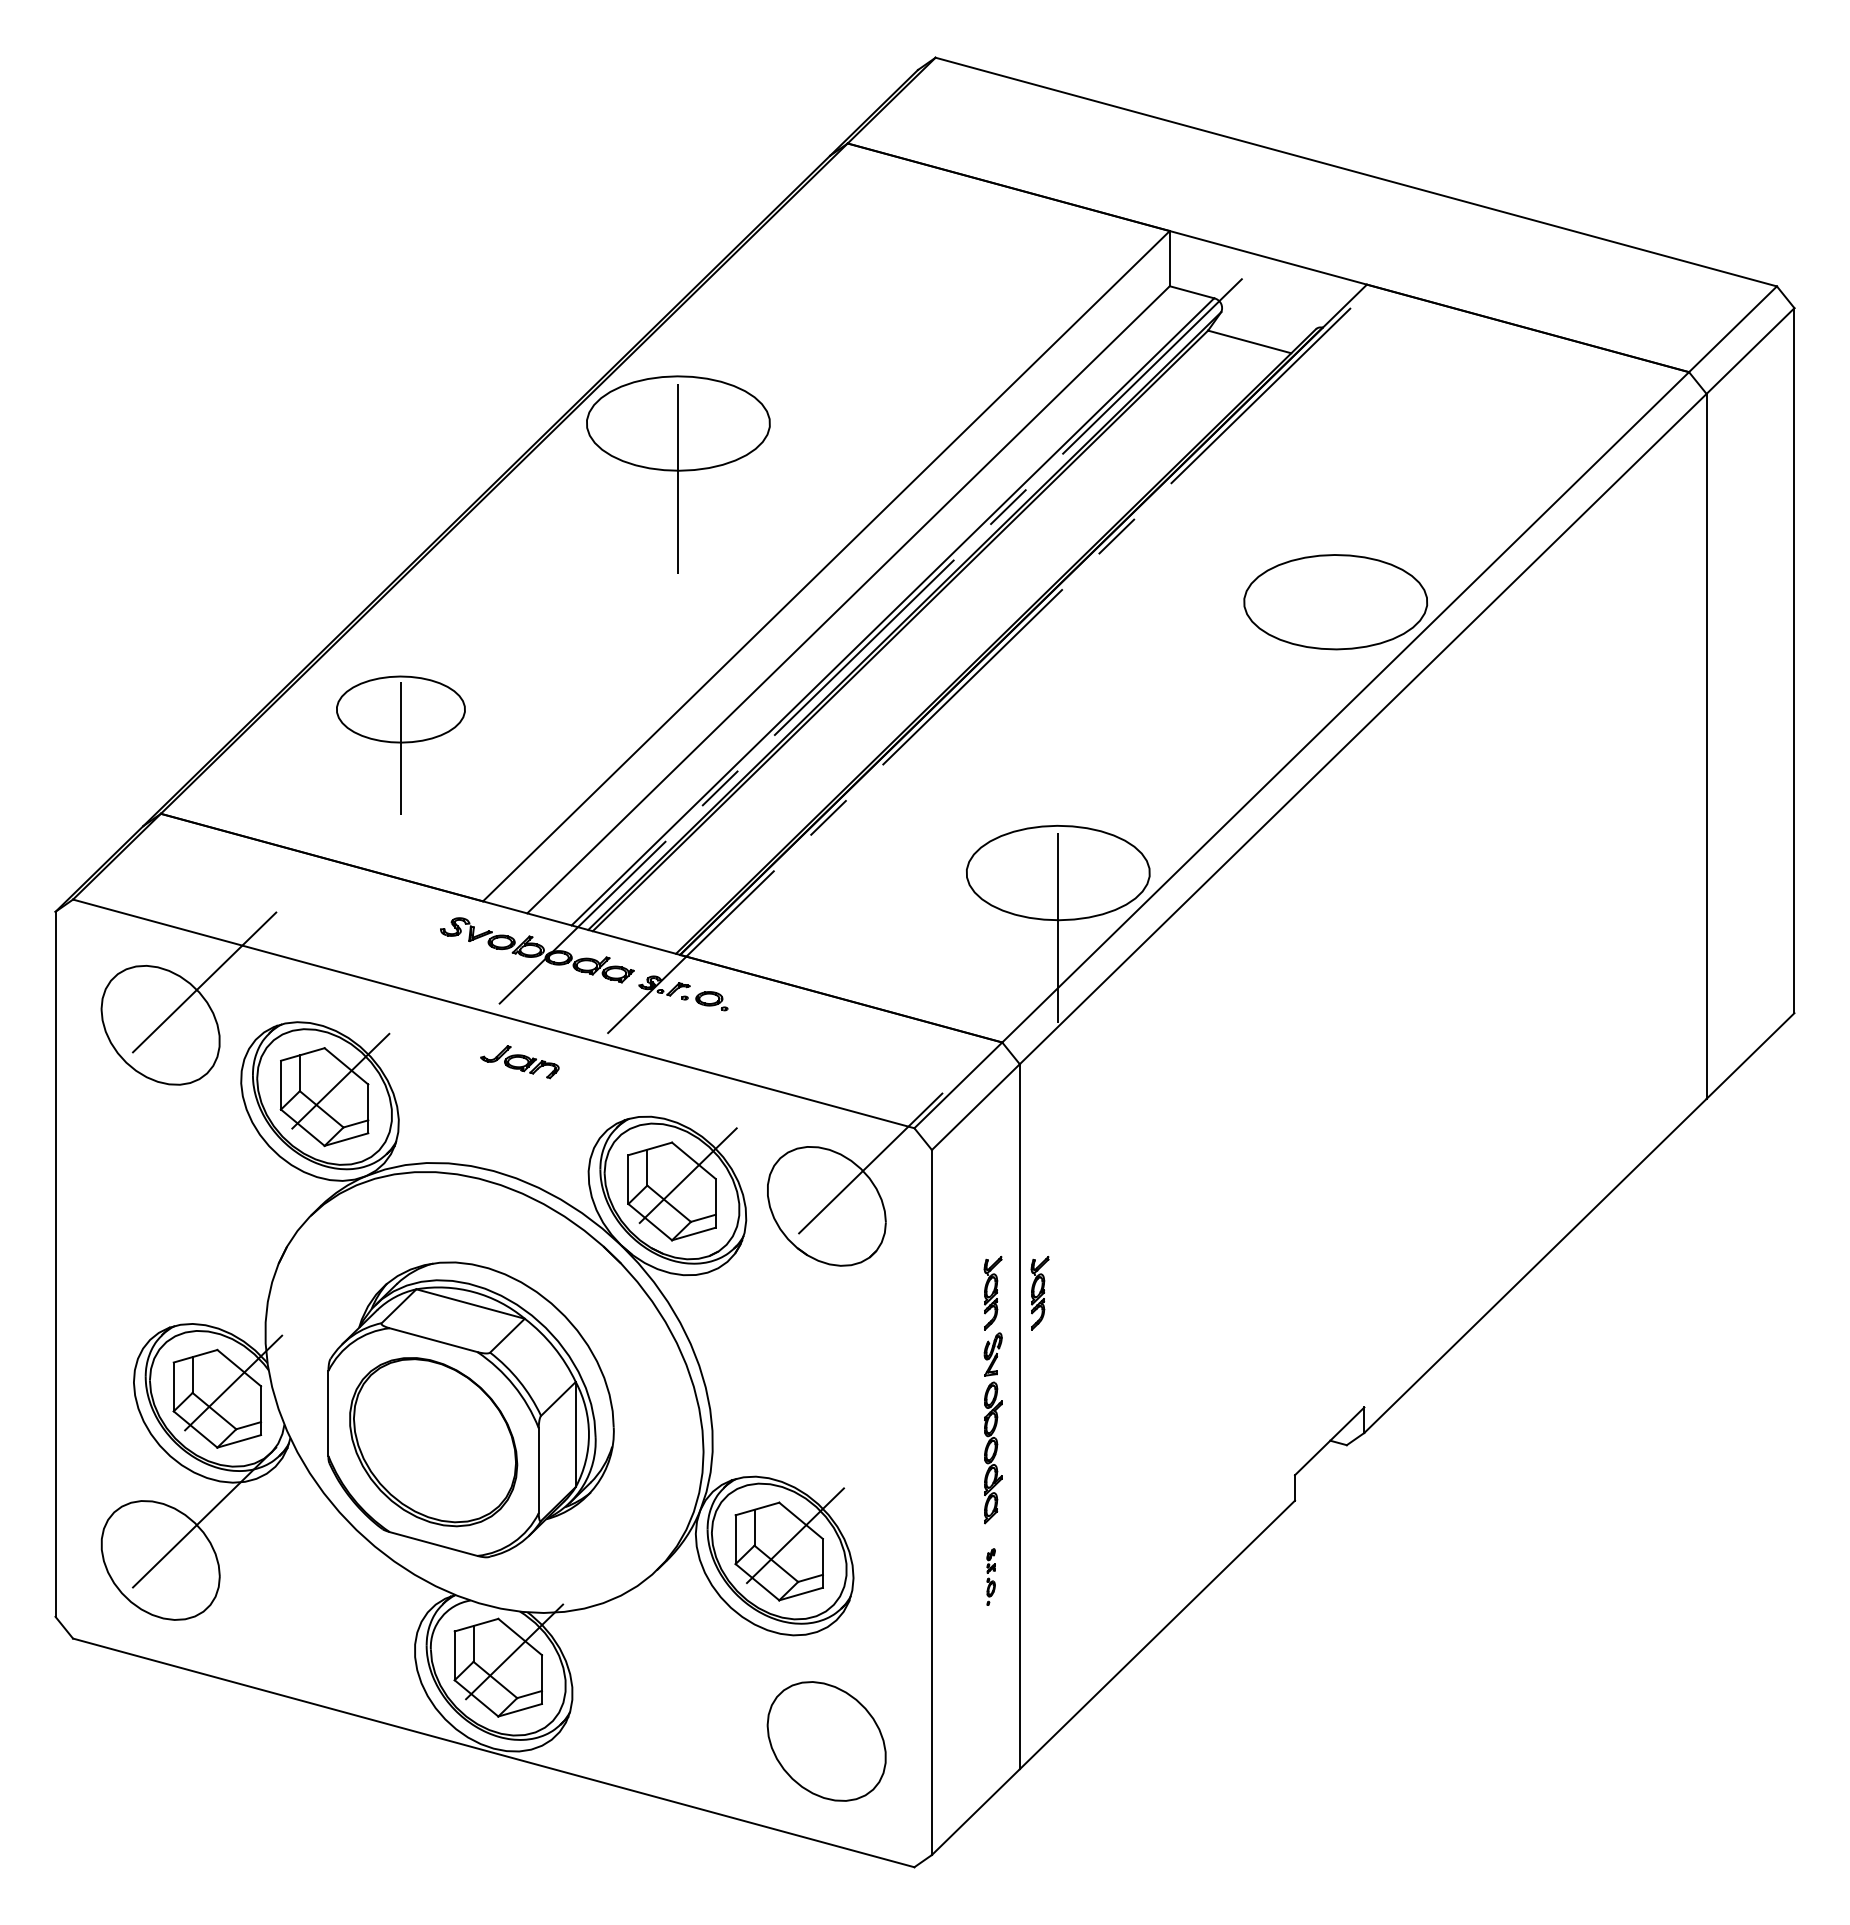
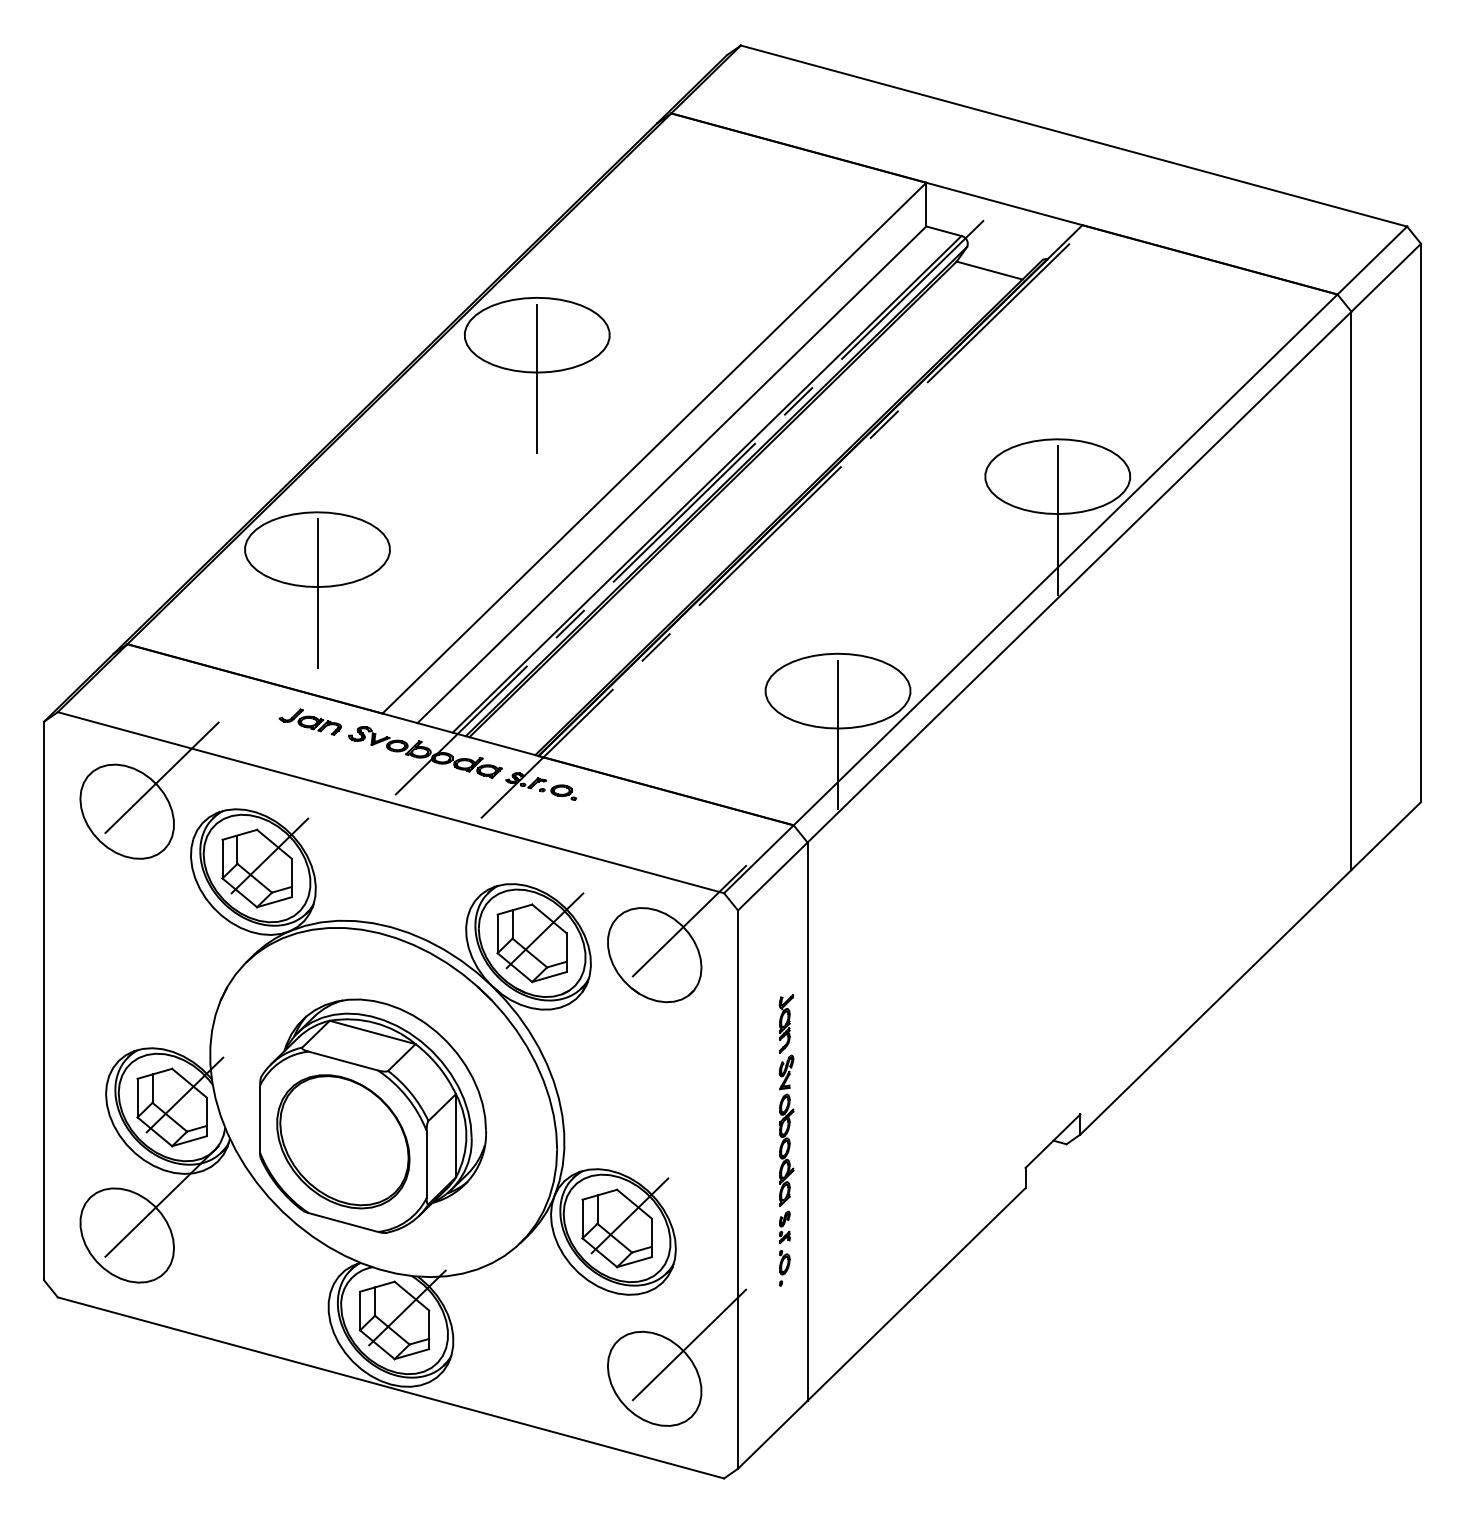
line: (1335, 657) -> (1057, 520), added
part: (400, 744) -> (317, 589), size x1.43
part: (519, 1062) -> (310, 722), moved
part: (1039, 1293) -> (823, 1024), removed
part: (991, 1576) -> (785, 1248), size x1.67
line: (870, 1698) -> (689, 1344), added

